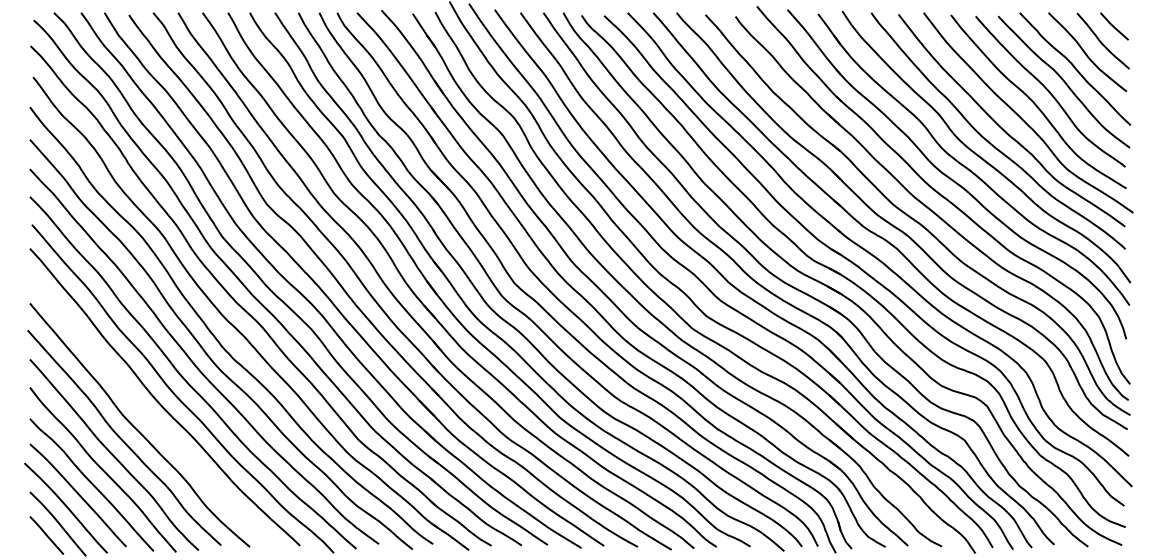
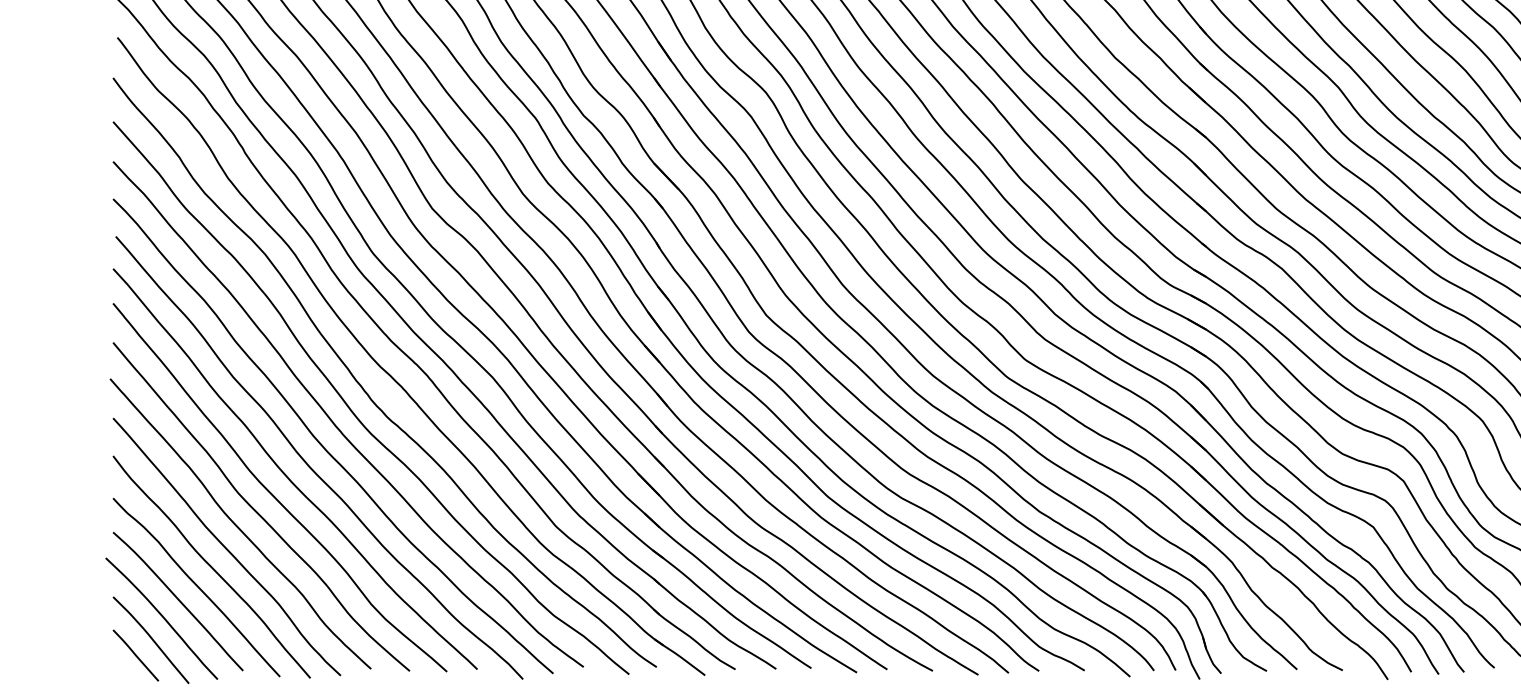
curve: (148, 415) -> (272, 493), added

